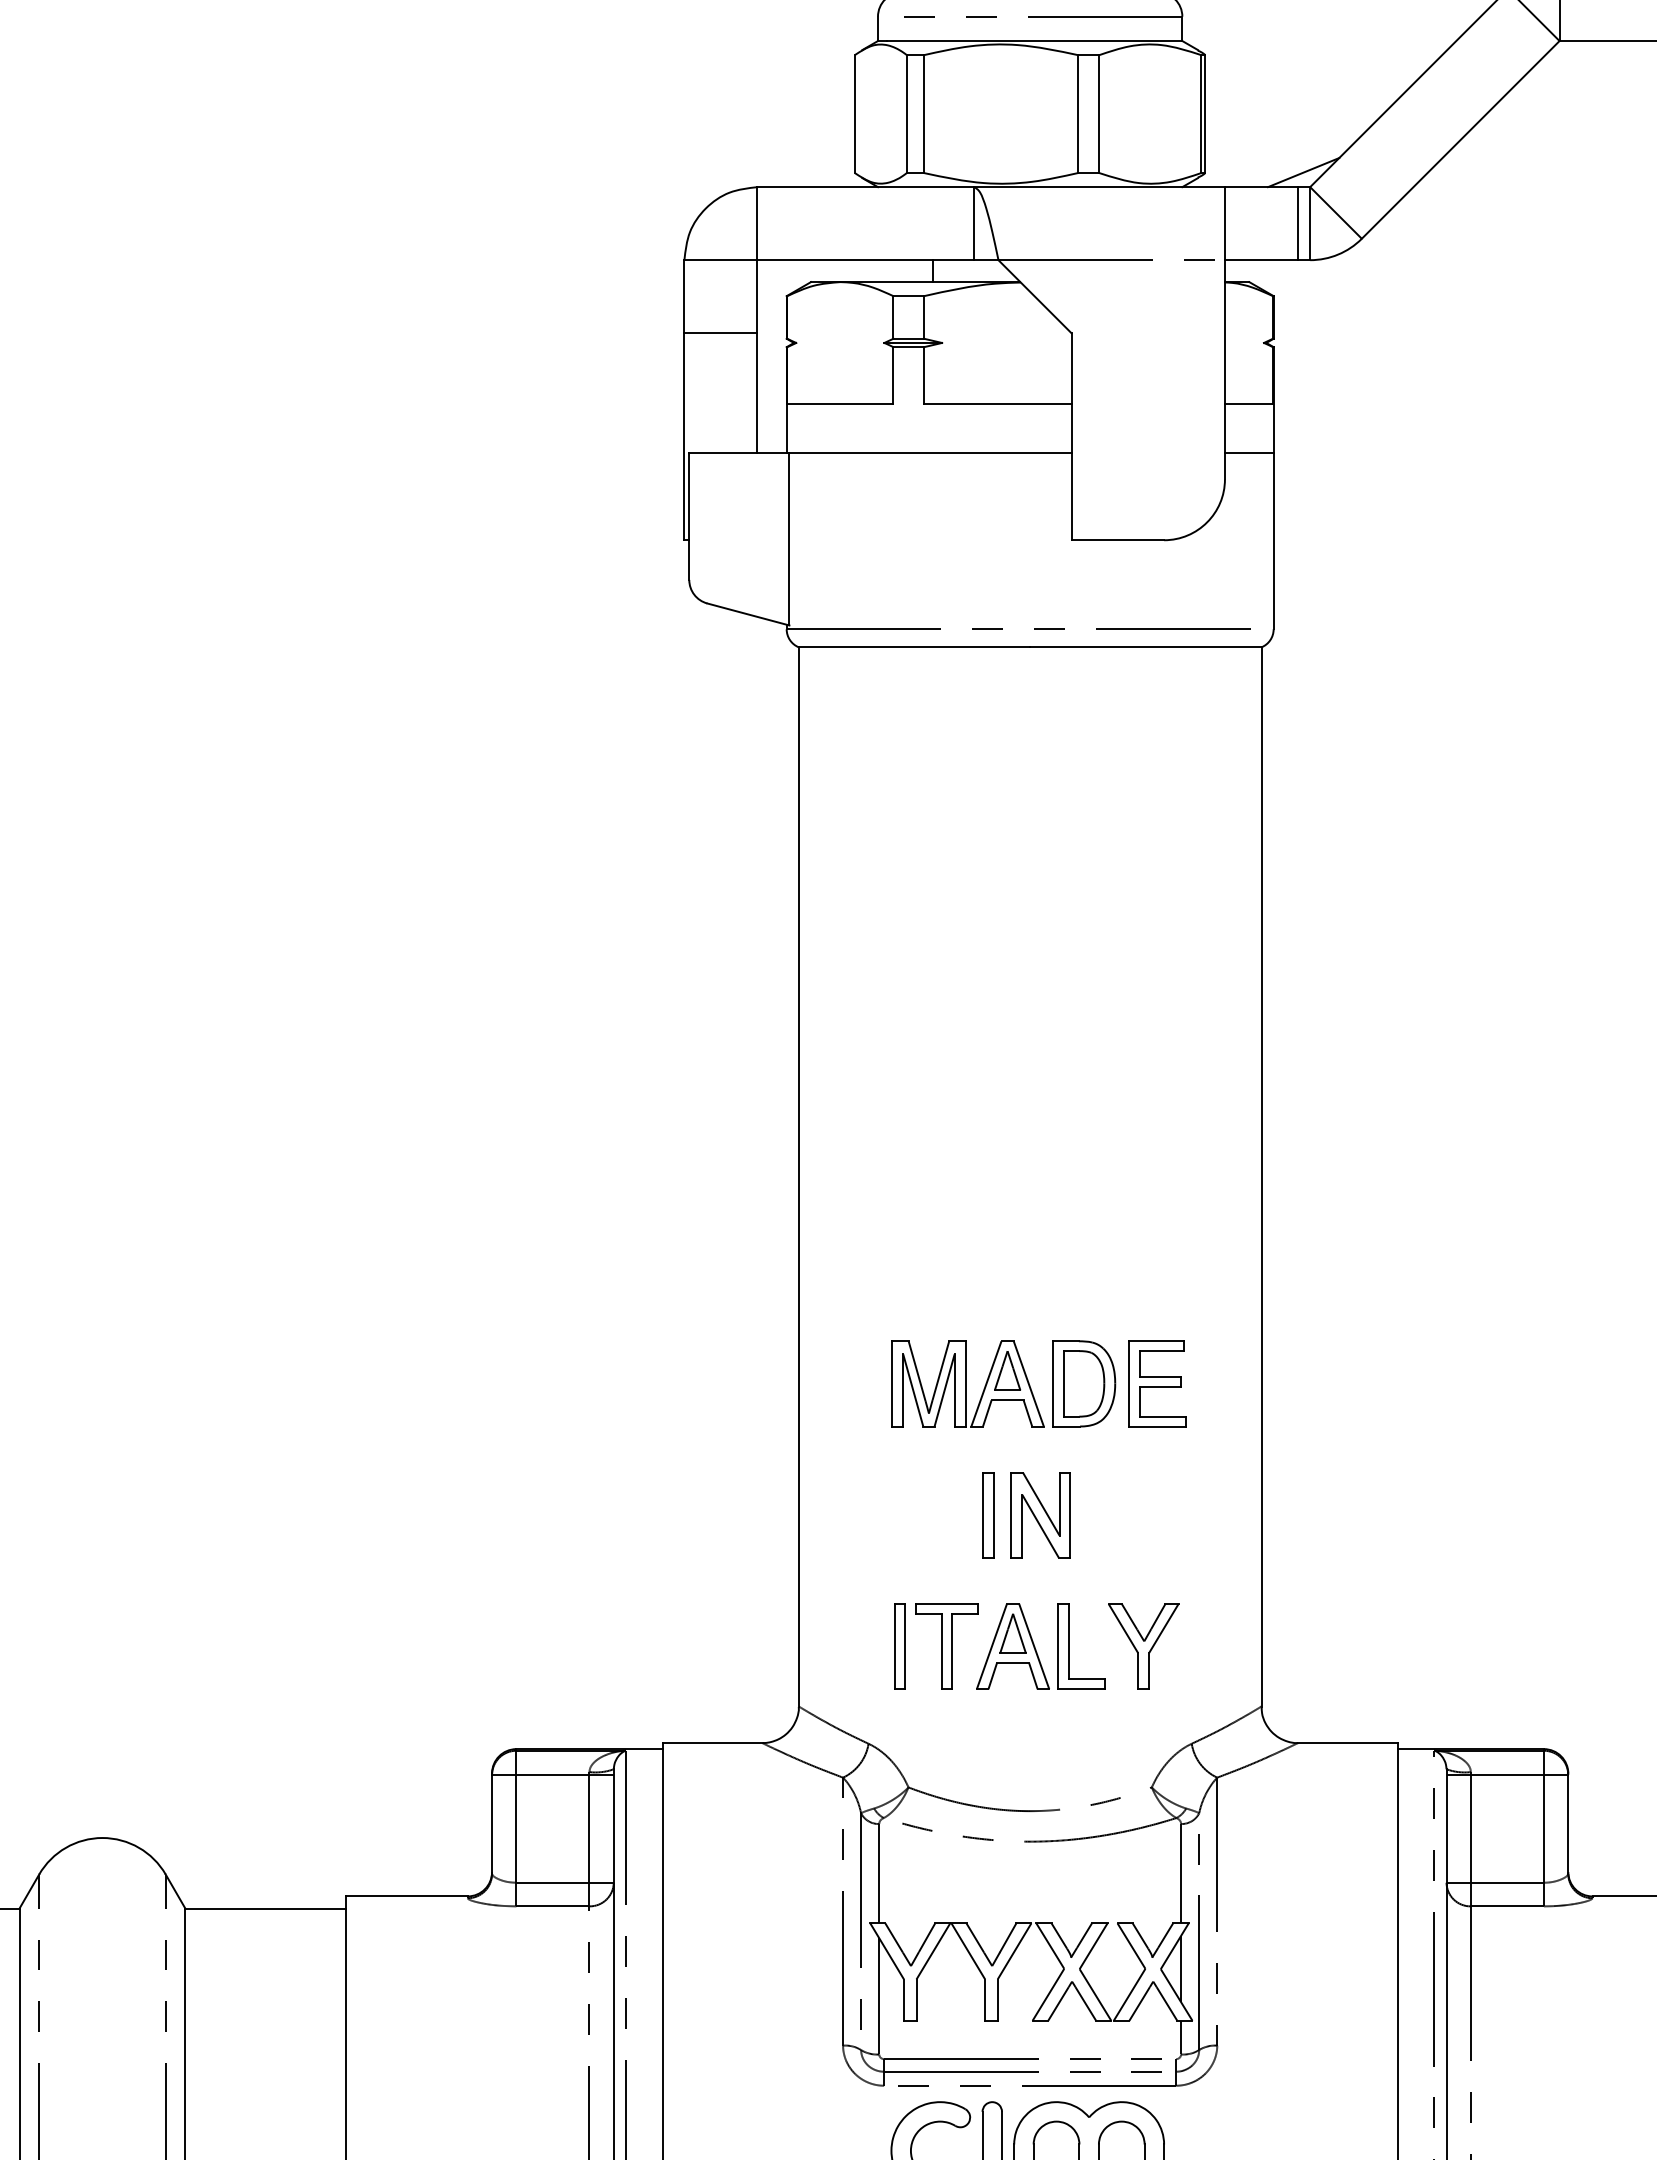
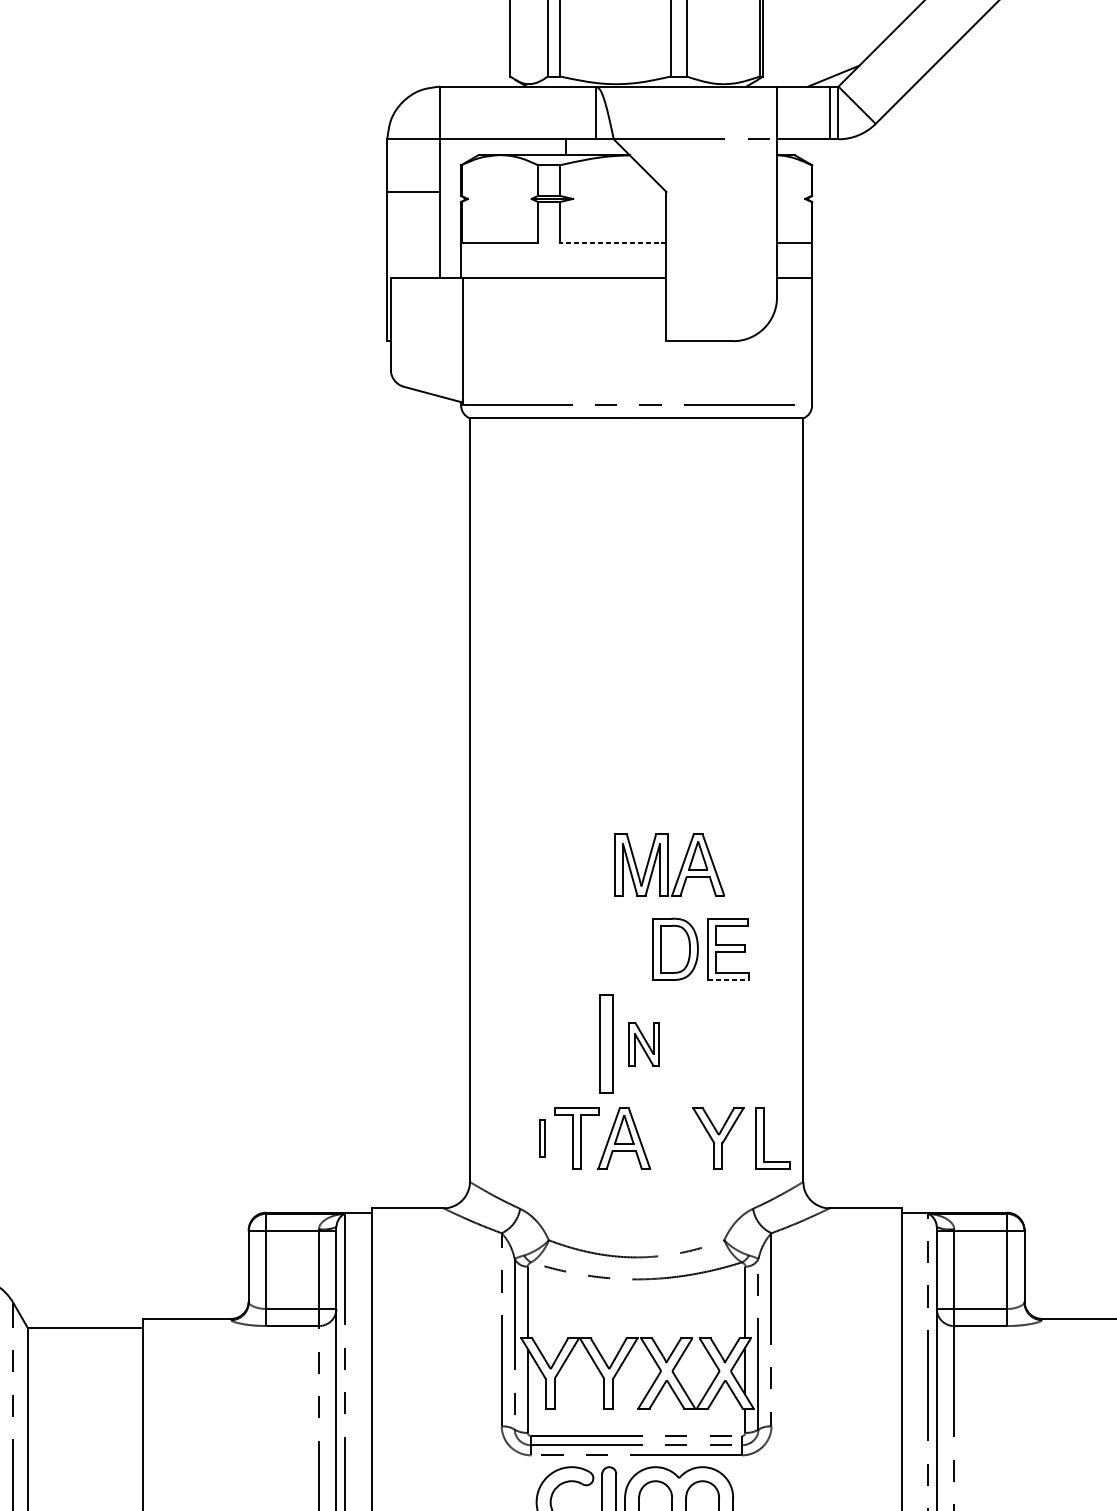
line: (997, 403) -> (613, 242), solid -> dashed
part: (967, 1383) -> (669, 864), moved
line: (1158, 1426) -> (729, 980), solid -> dashed
part: (988, 1515) -> (606, 1044), size x1.6
part: (1040, 1515) -> (644, 1044), size x0.7
part: (899, 1646) -> (542, 1138), size x0.6
part: (1069, 1646) -> (763, 1138), moved

